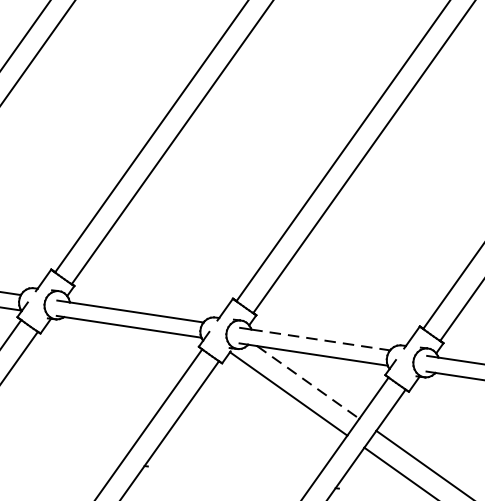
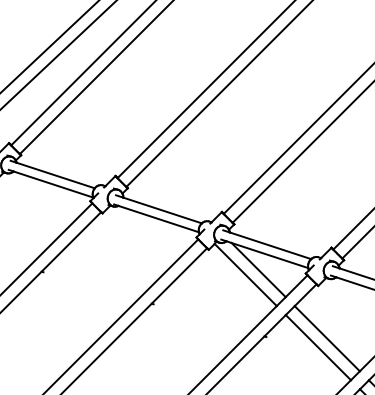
line: (320, 339) -> (270, 245), dashed -> solid
line: (309, 382) -> (259, 270), dashed -> solid

